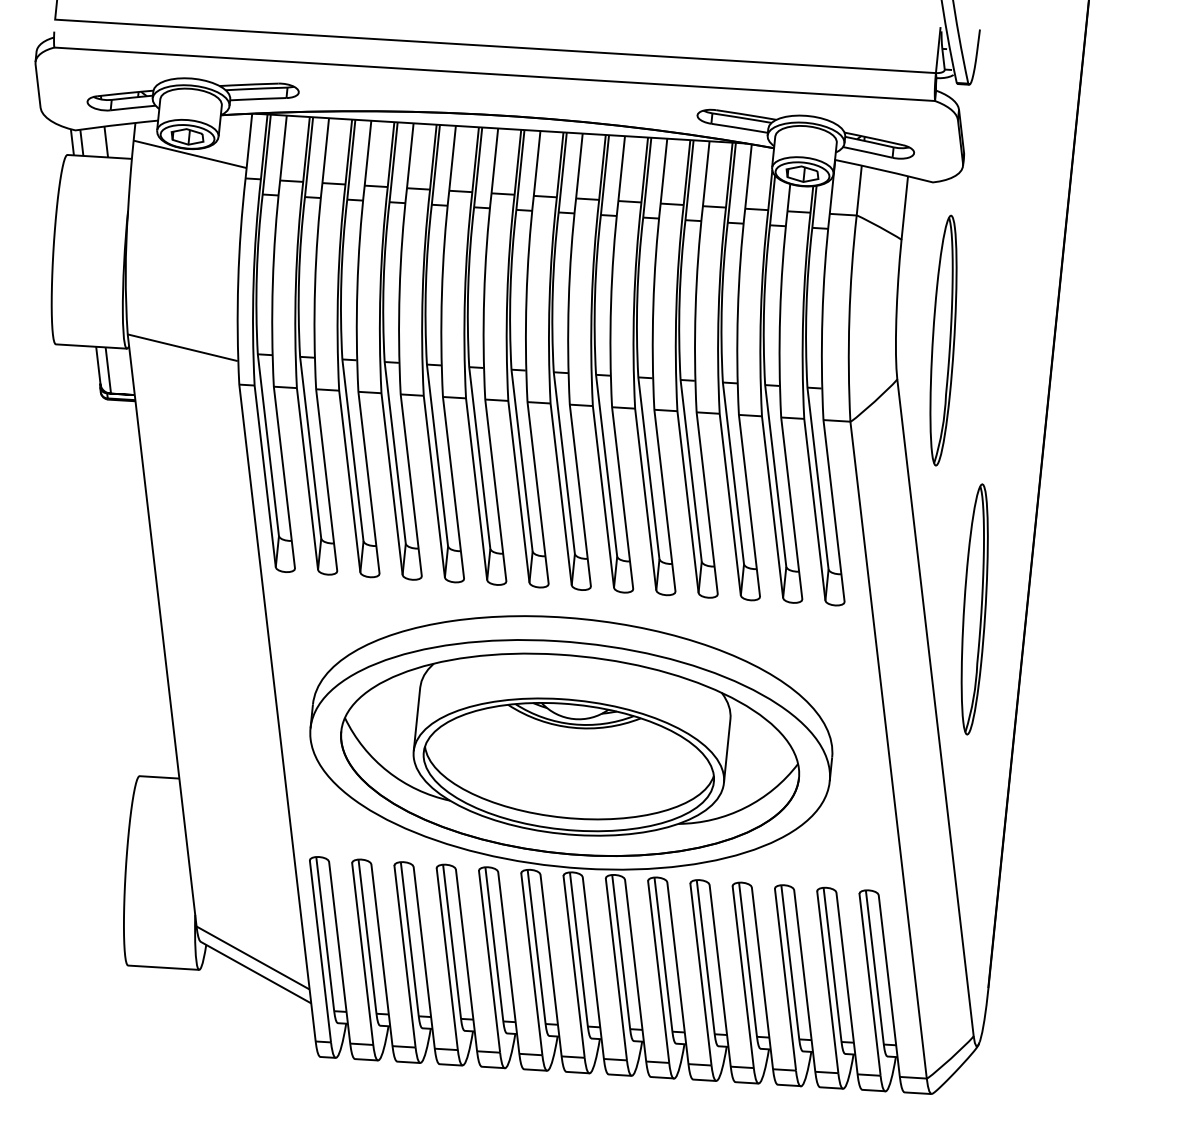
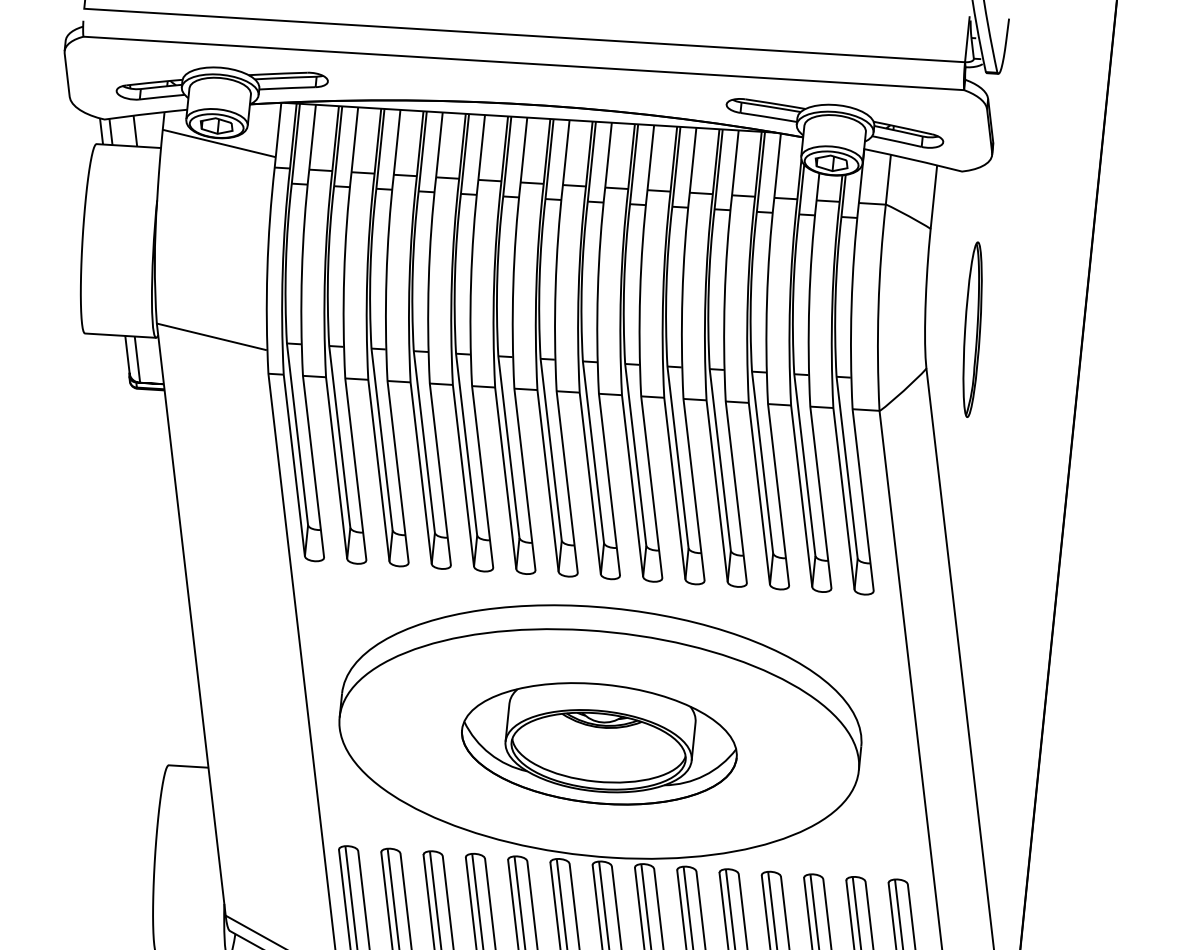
part: (943, 340) -> (972, 329), size x0.7
part: (974, 609) -> (1003, 598), removed
part: (570, 754) -> (599, 743), size x0.6

